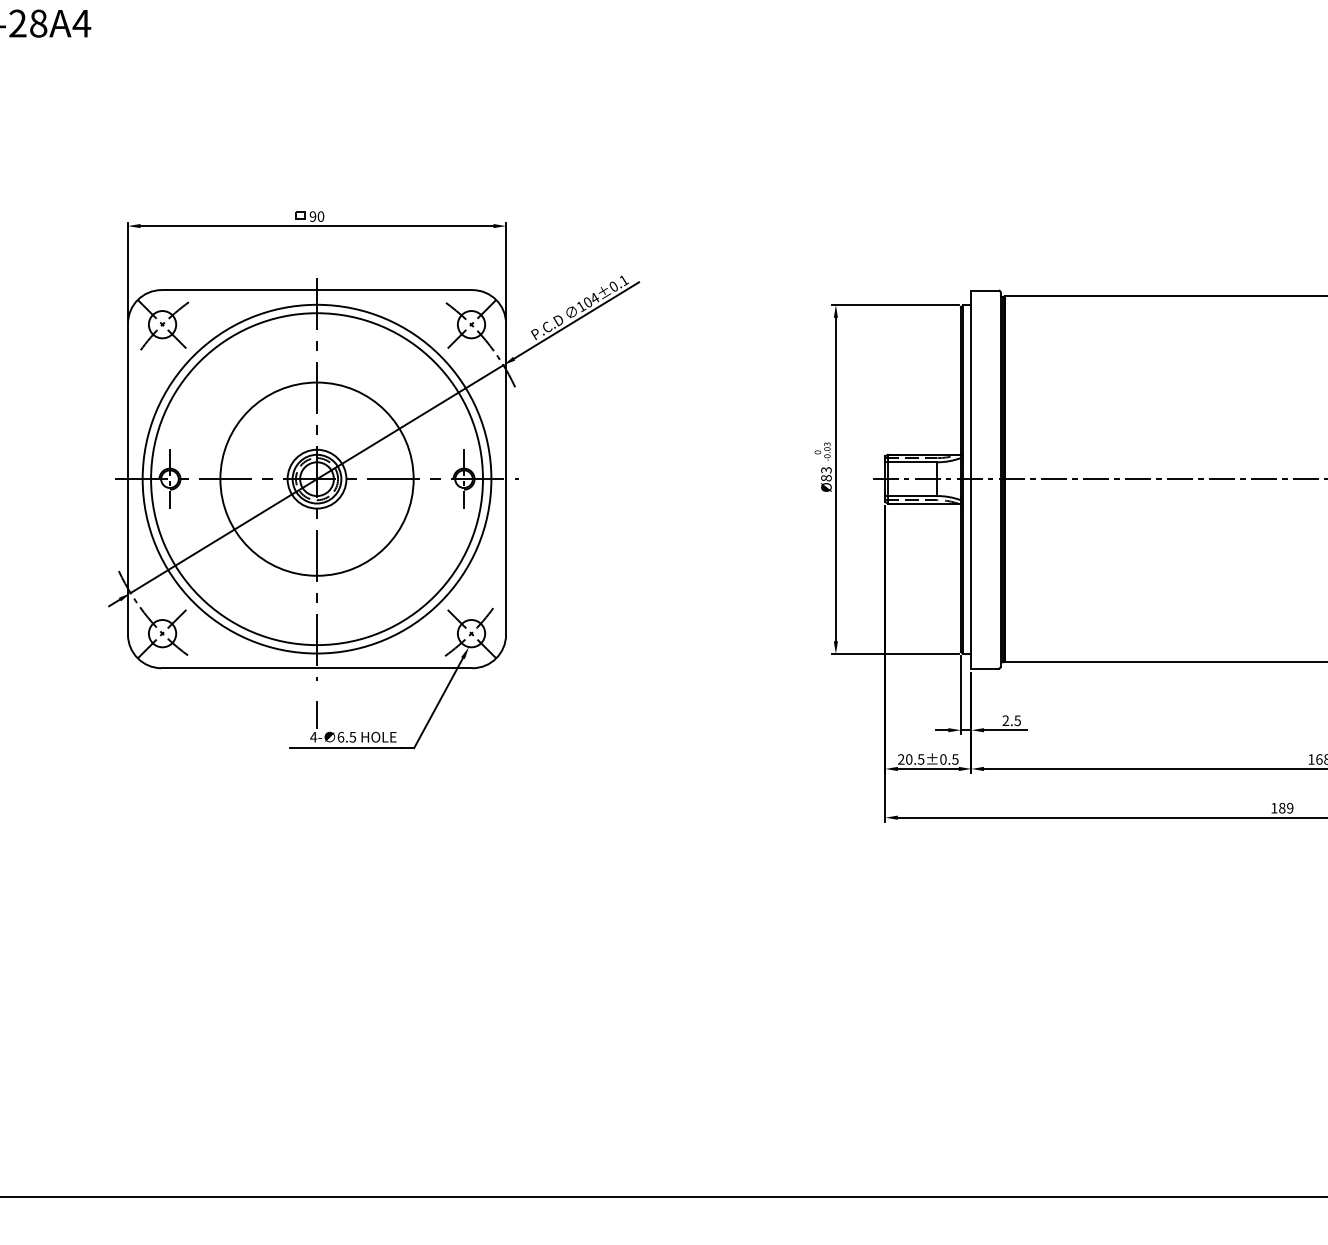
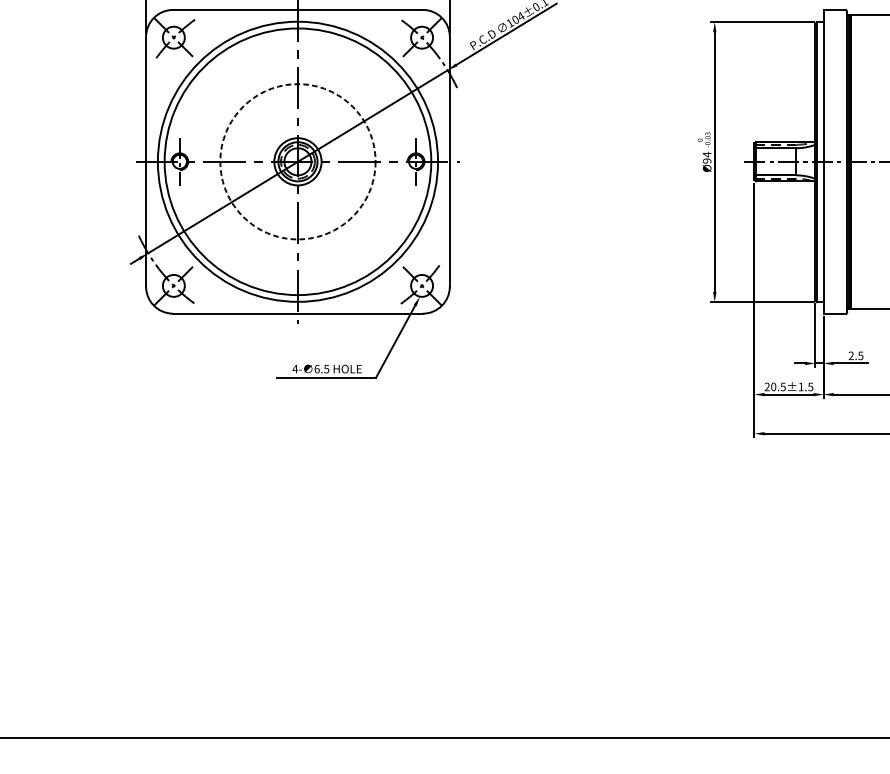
text: (826, 473) -> (707, 157), Ø83 -> Ø94
circle: (316, 478) -> (297, 161), solid -> dashed
line: (317, 714) -> (298, 350), removed
text: (943, 759) -> (801, 386), 20.5±0.5 -> 20.5±1.5

